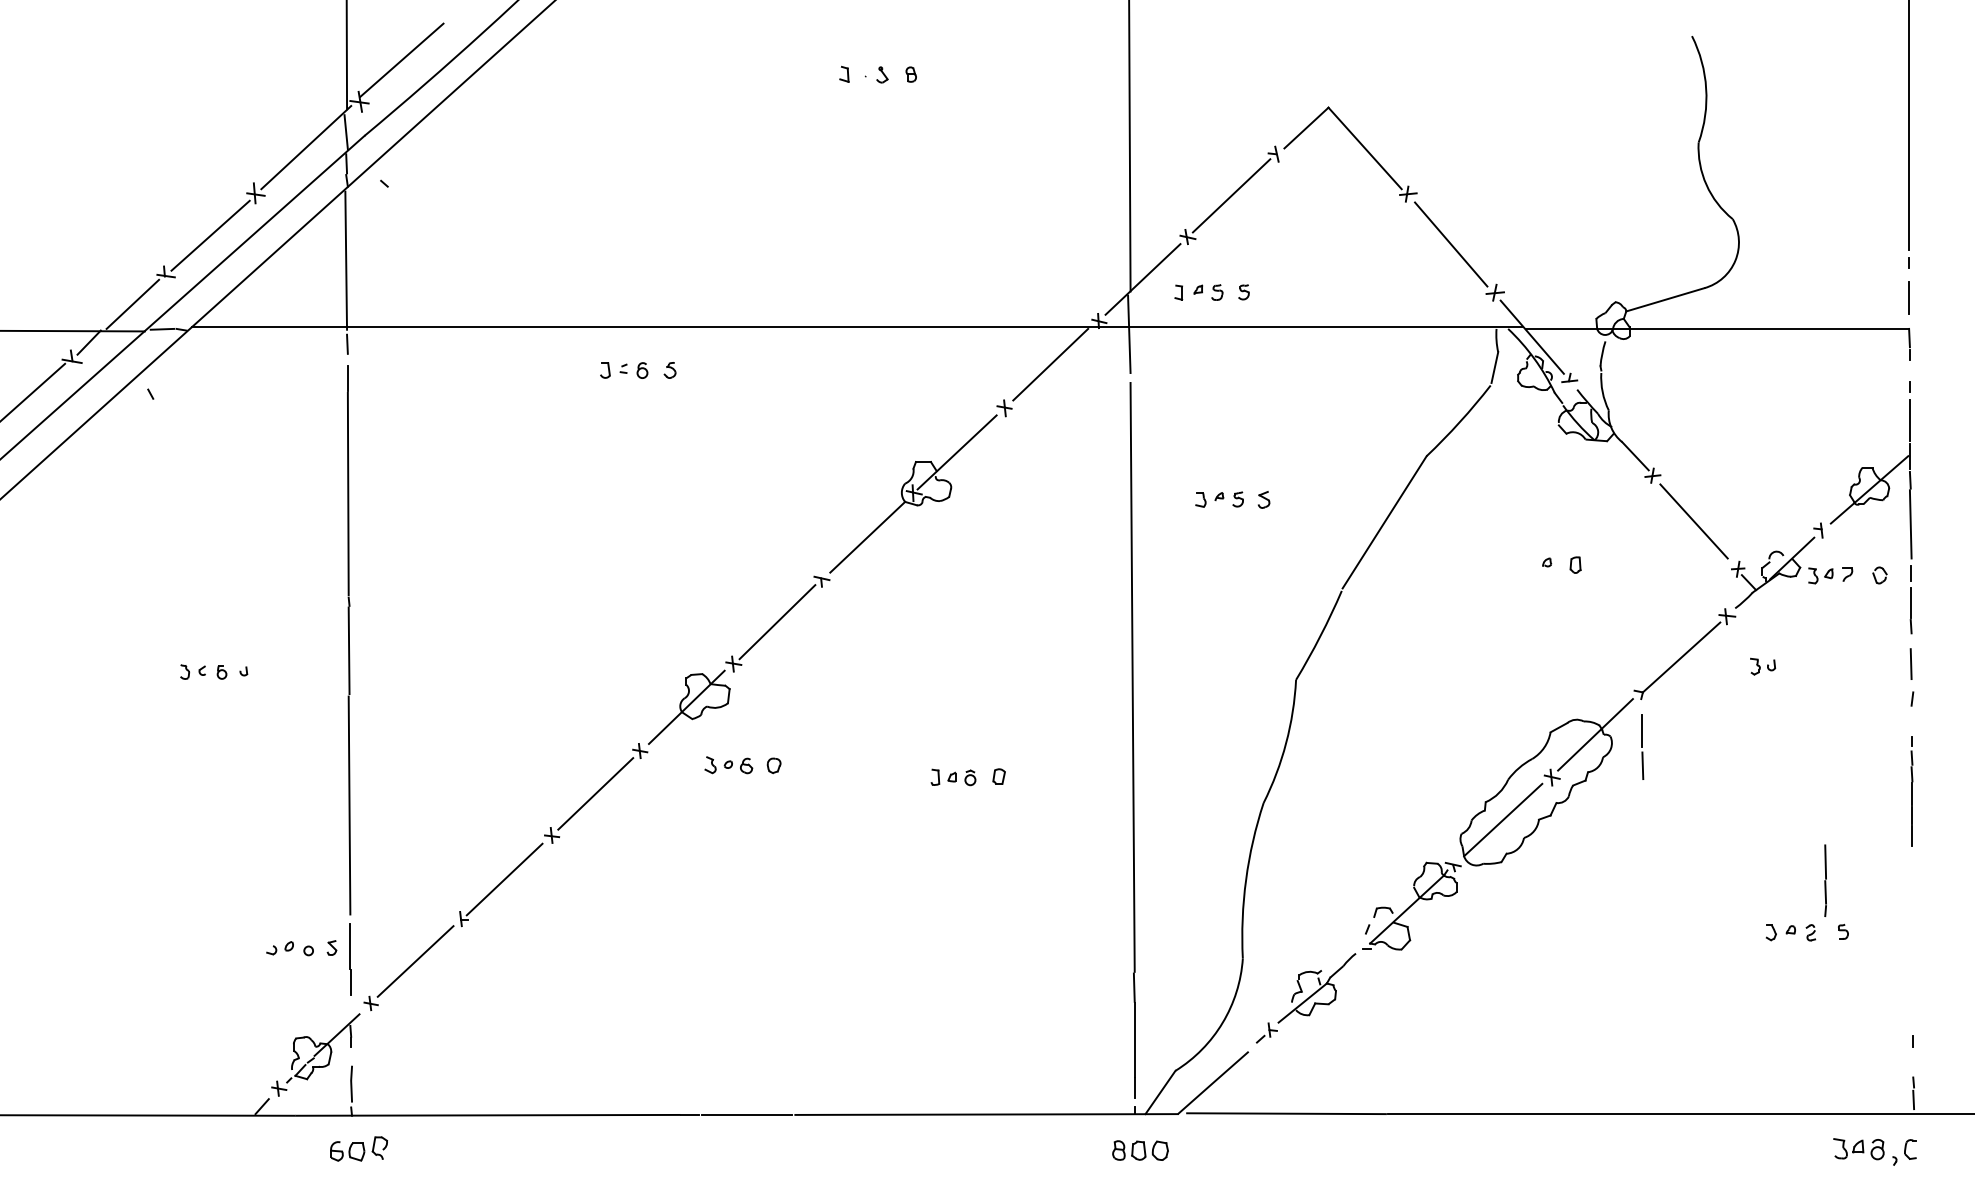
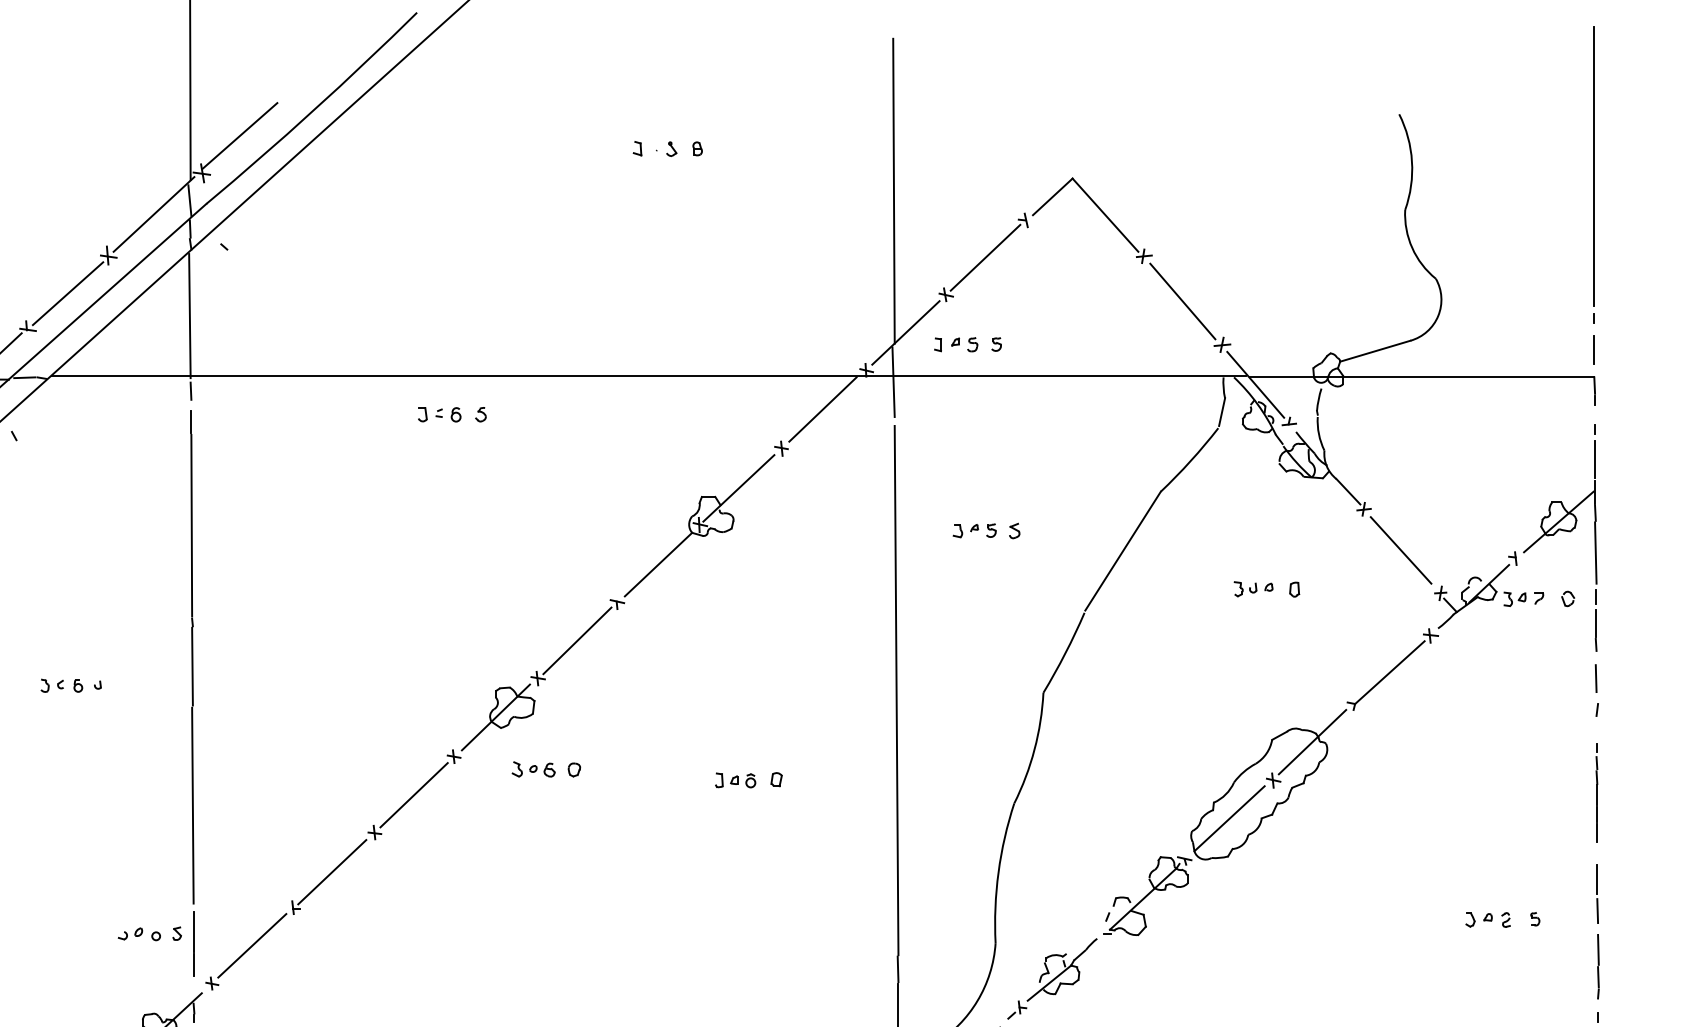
part: (1763, 666) -> (1246, 589), moved
part: (1642, 746) -> (1597, 893), moved
line: (1825, 880) -> (1598, 966), moved

